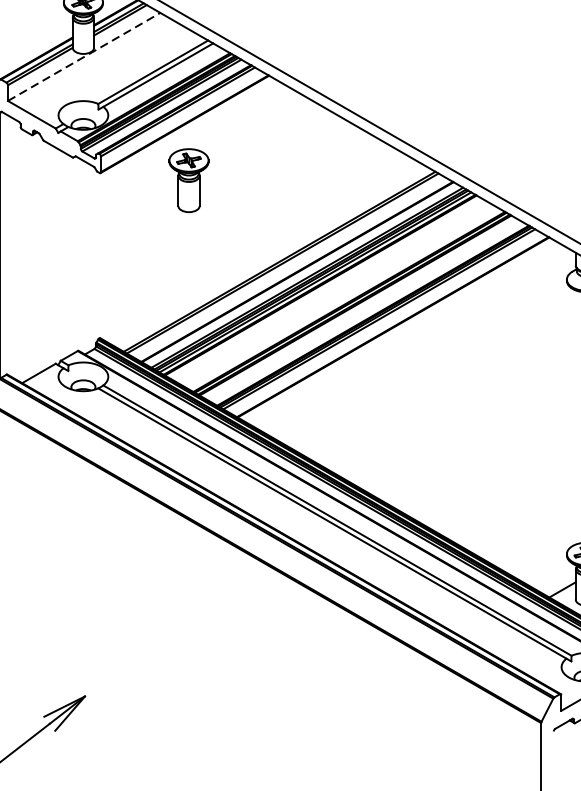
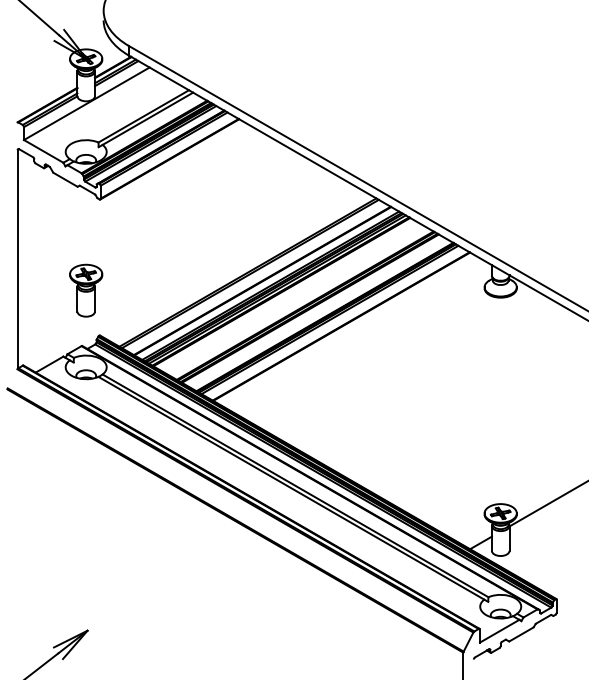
line: (83, 56) -> (86, 103), dashed -> solid
part: (189, 180) -> (86, 290), moved

